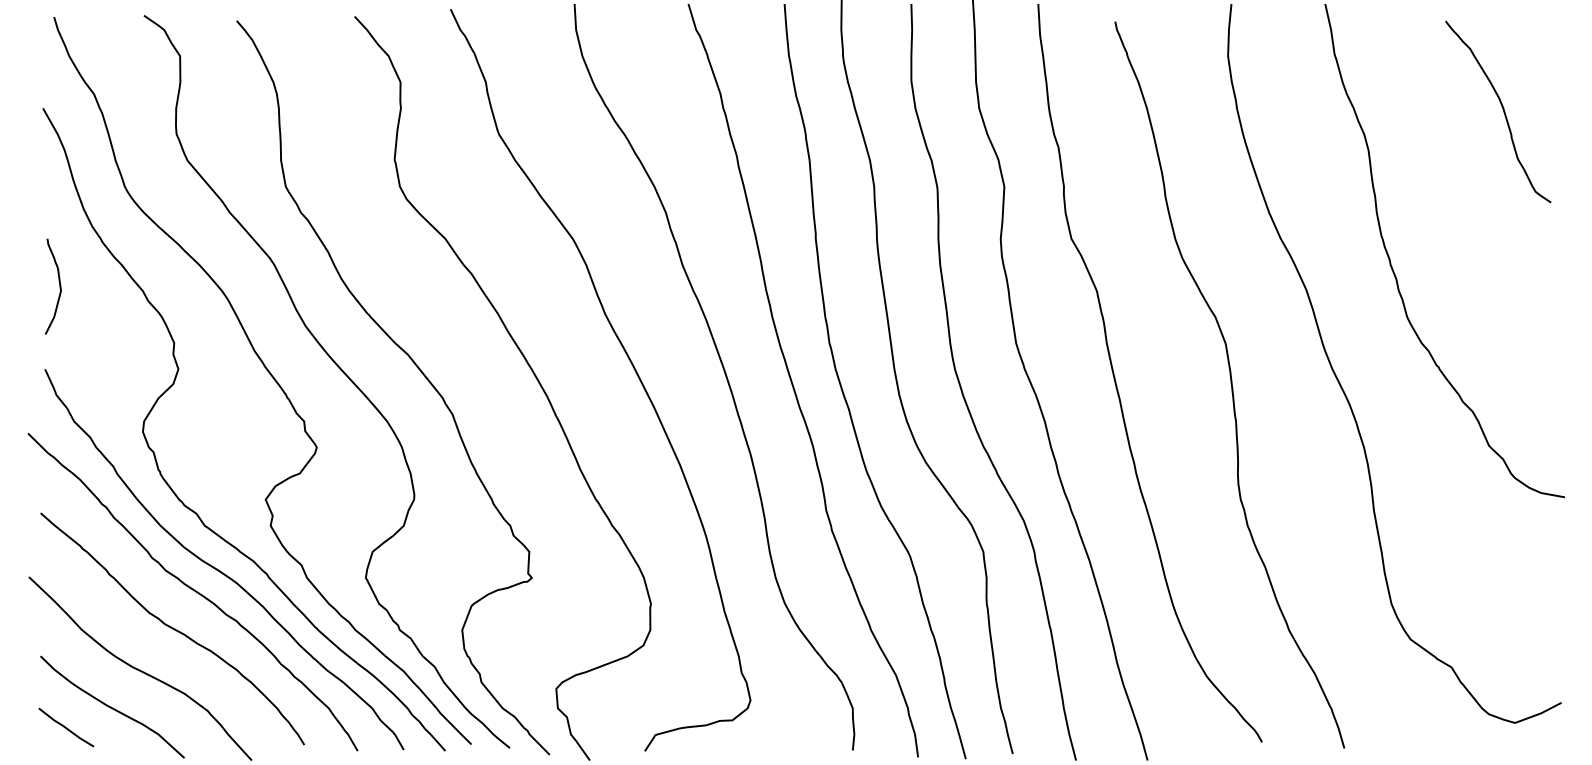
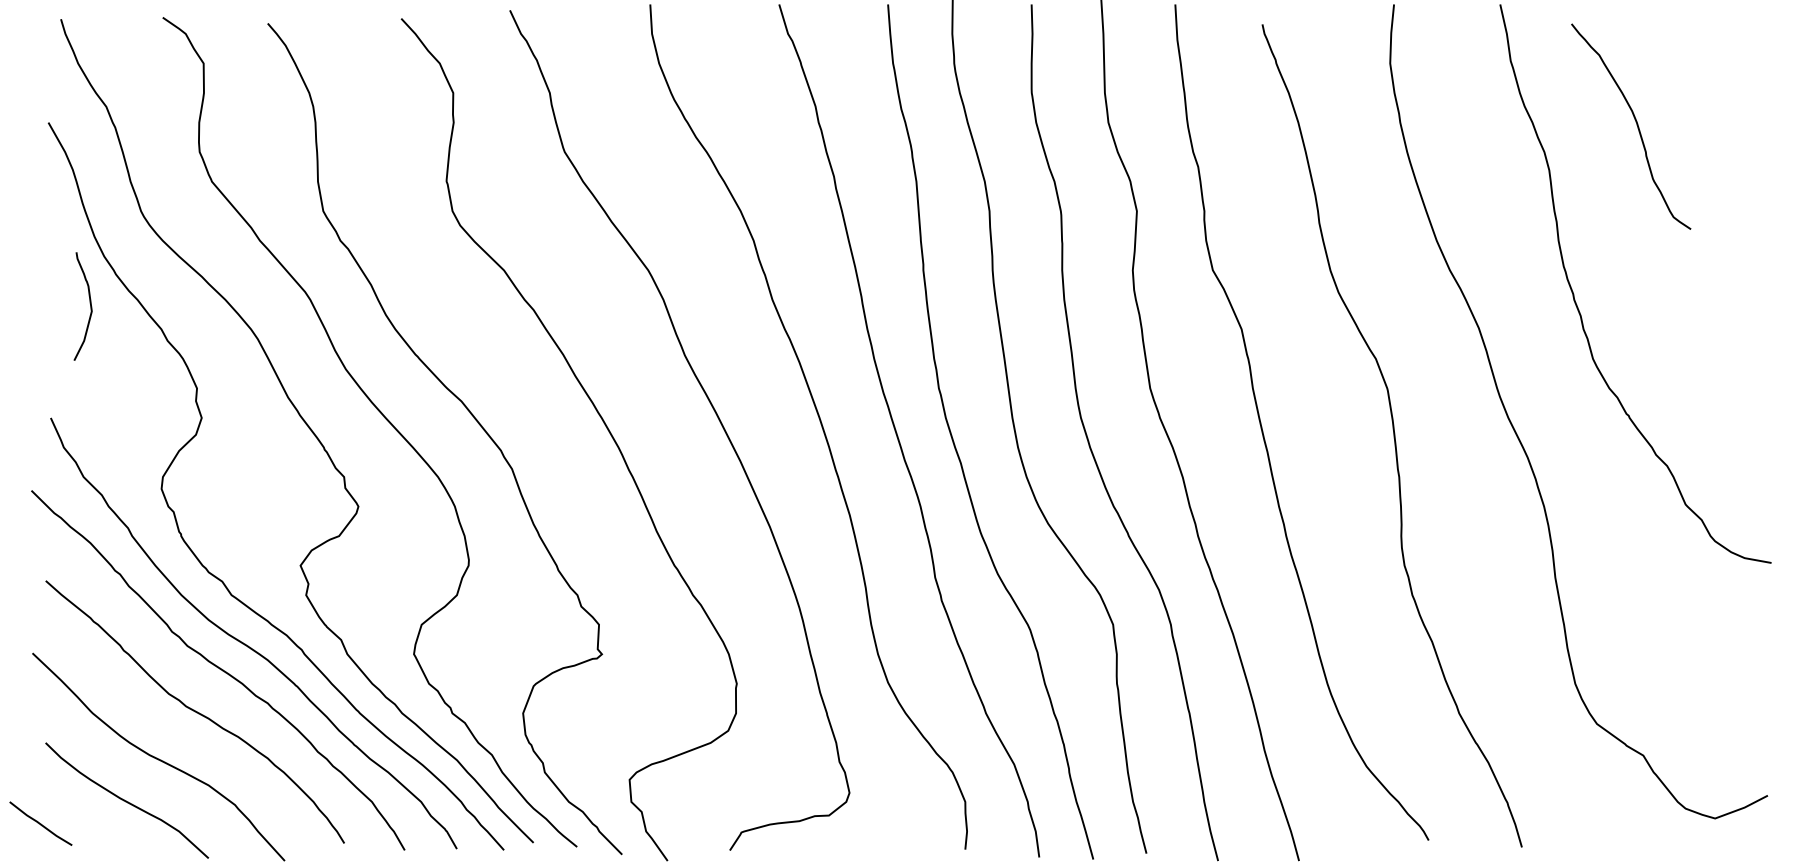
curve: (1503, 110) -> (1636, 125), moved
curve: (58, 284) -> (89, 303), moved
line: (66, 727) -> (40, 823), moved

